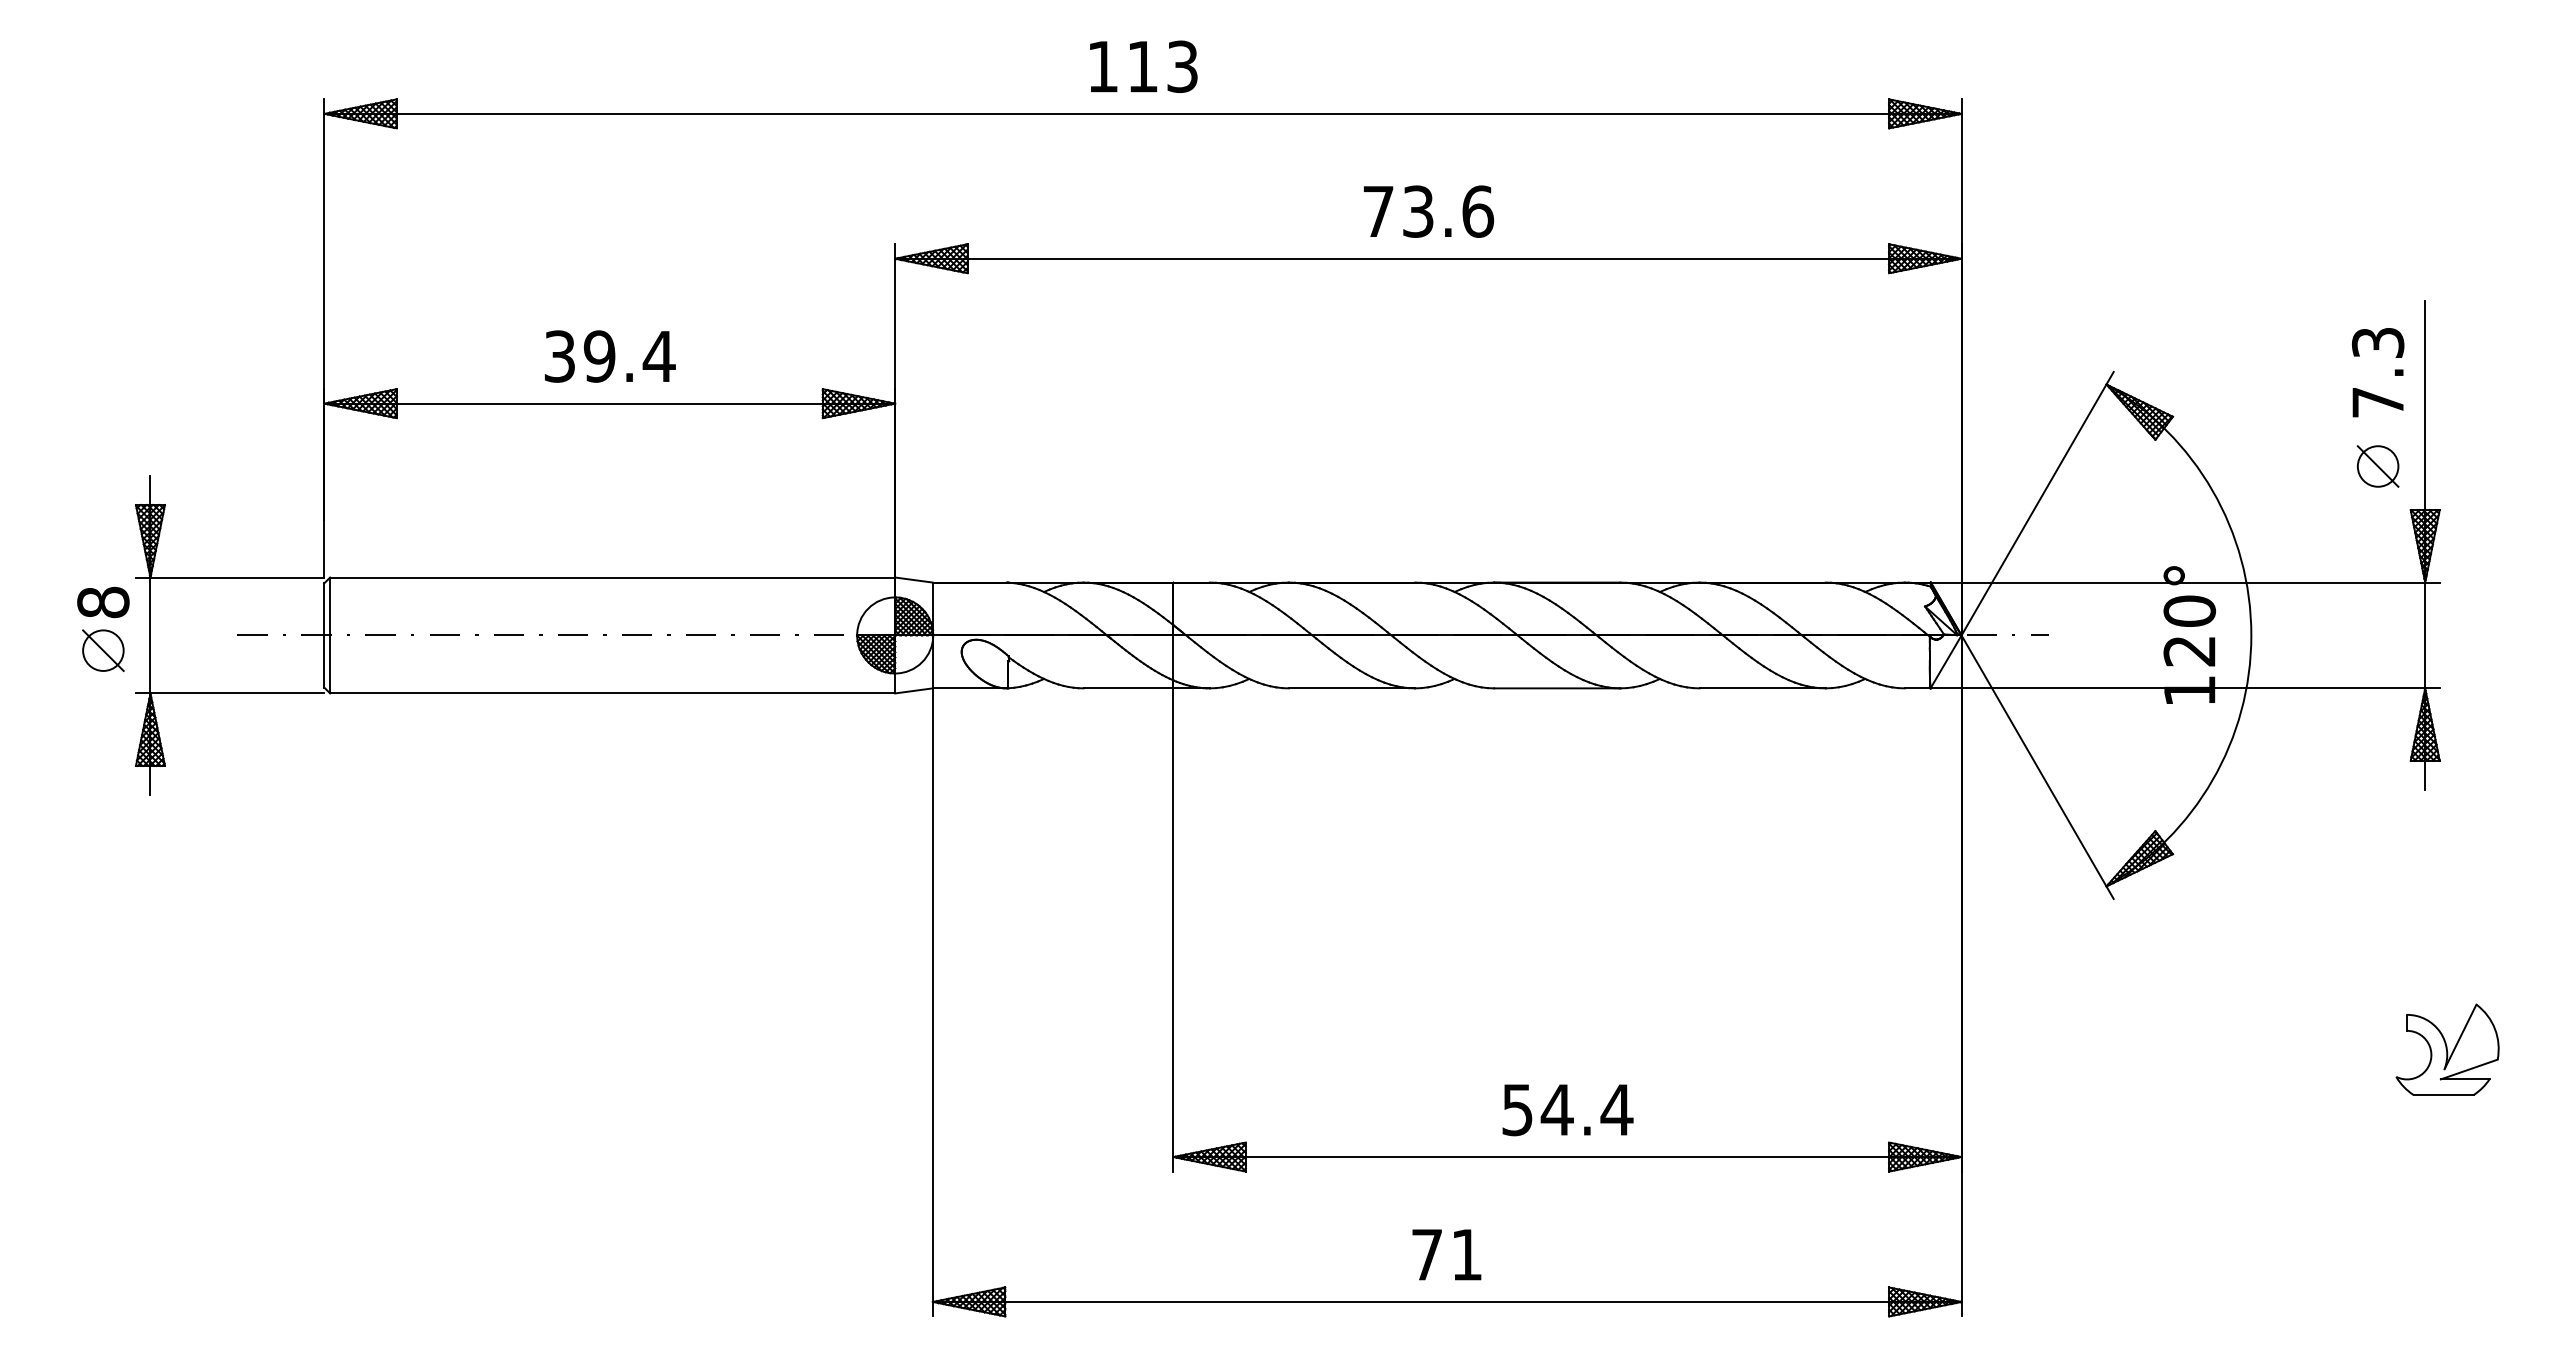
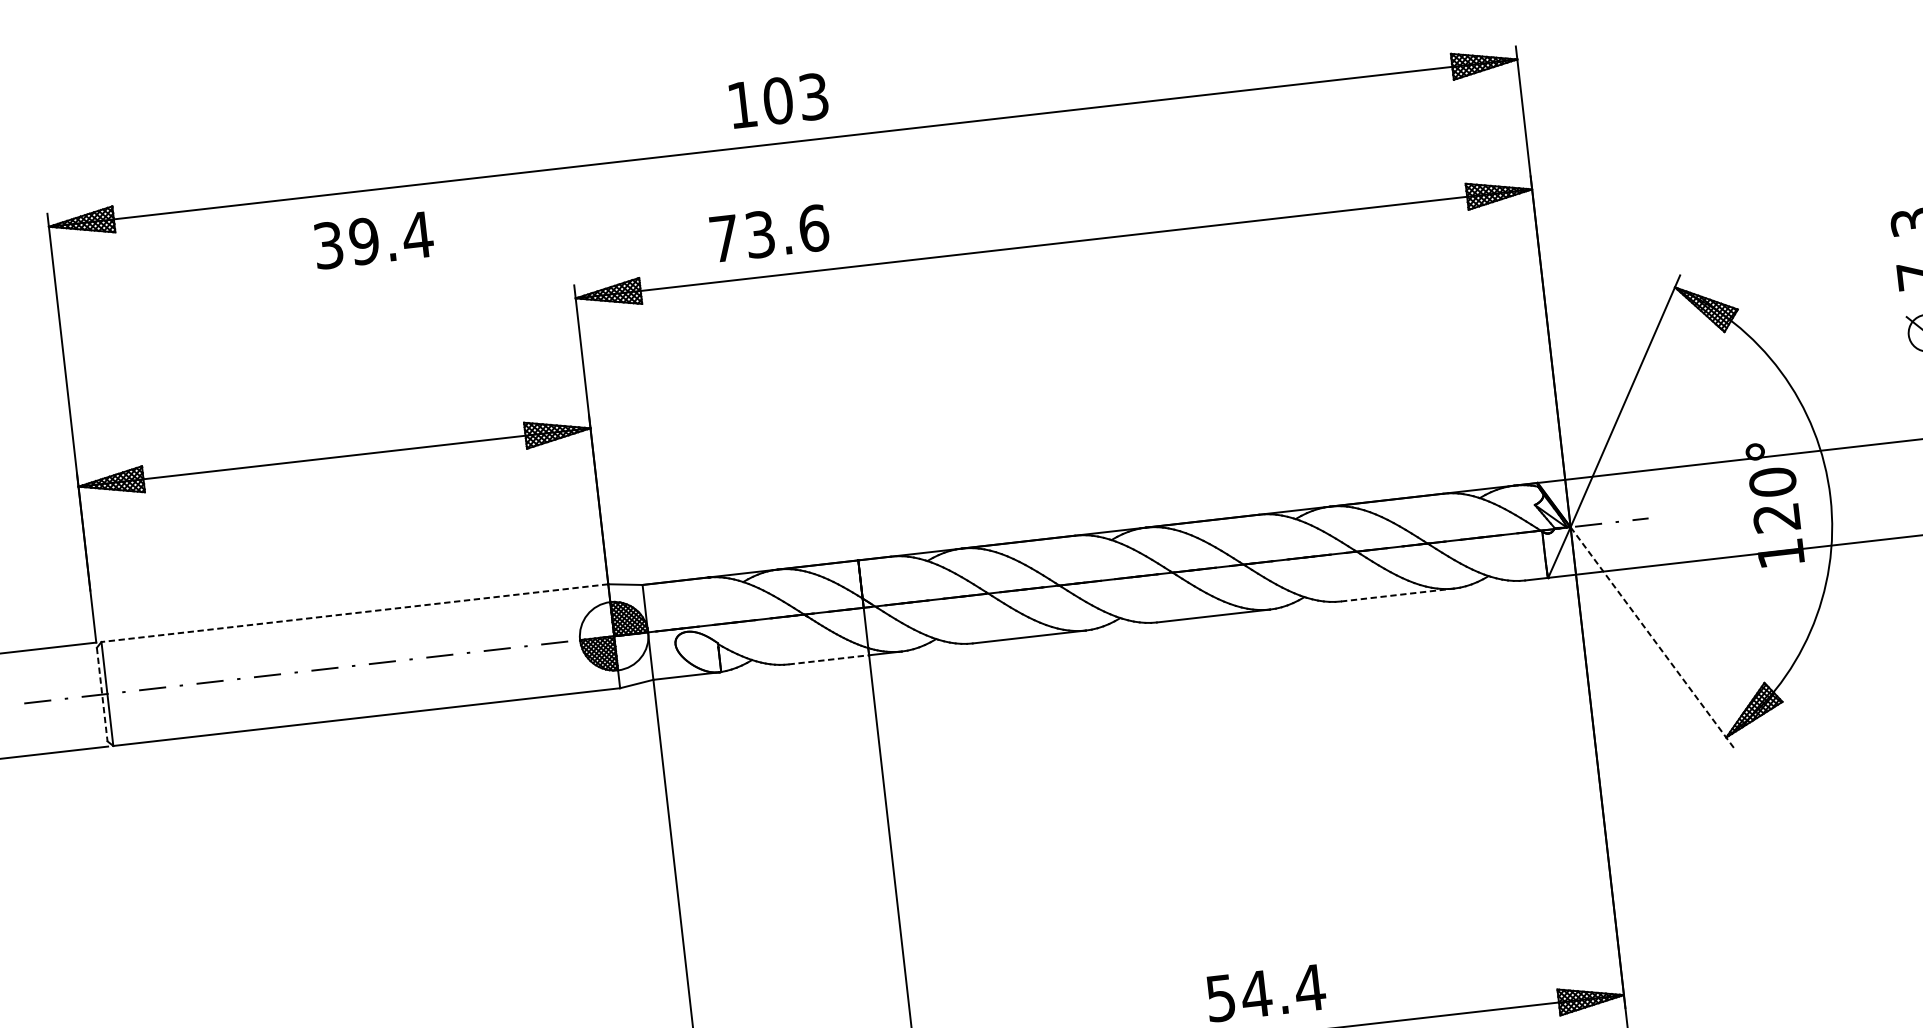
text: (1142, 66) -> (777, 100), 113 -> 103
text: (1428, 211) -> (769, 233), moved
text: (610, 356) -> (374, 240), moved
line: (612, 577) -> (354, 613), solid -> dashed
line: (324, 635) -> (102, 694), solid -> dashed
line: (1128, 688) -> (828, 659), solid -> dashed
line: (1763, 688) -> (1398, 595), solid -> dashed
line: (2037, 767) -> (1652, 637), solid -> dashed

